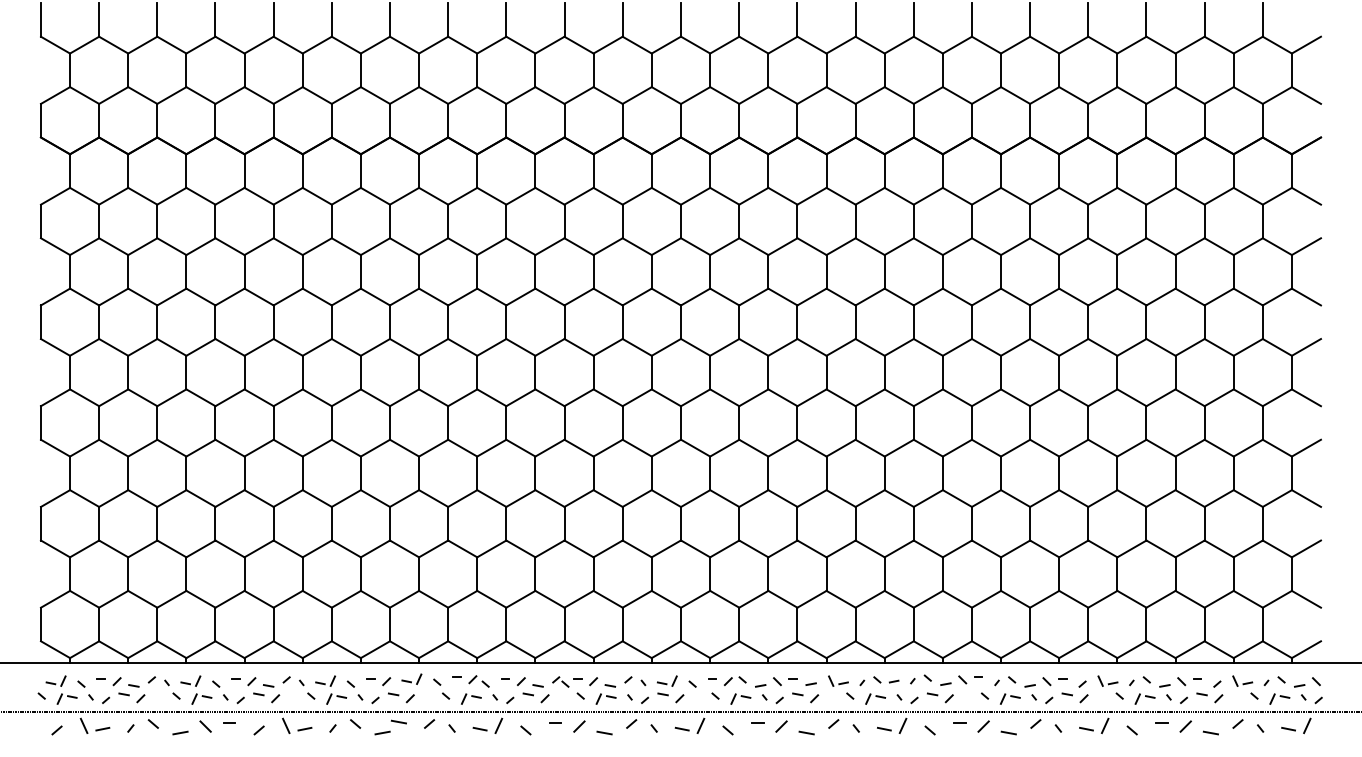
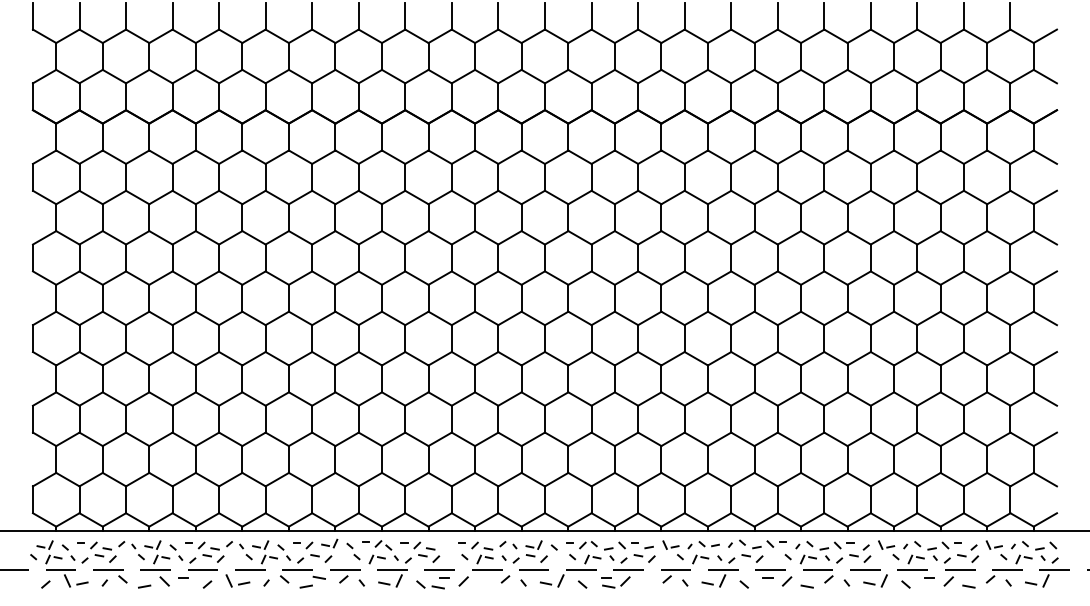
part: (560, 681) -> (448, 545), removed
line: (604, 732) -> (438, 587), moved
line: (806, 732) -> (608, 586), moved

